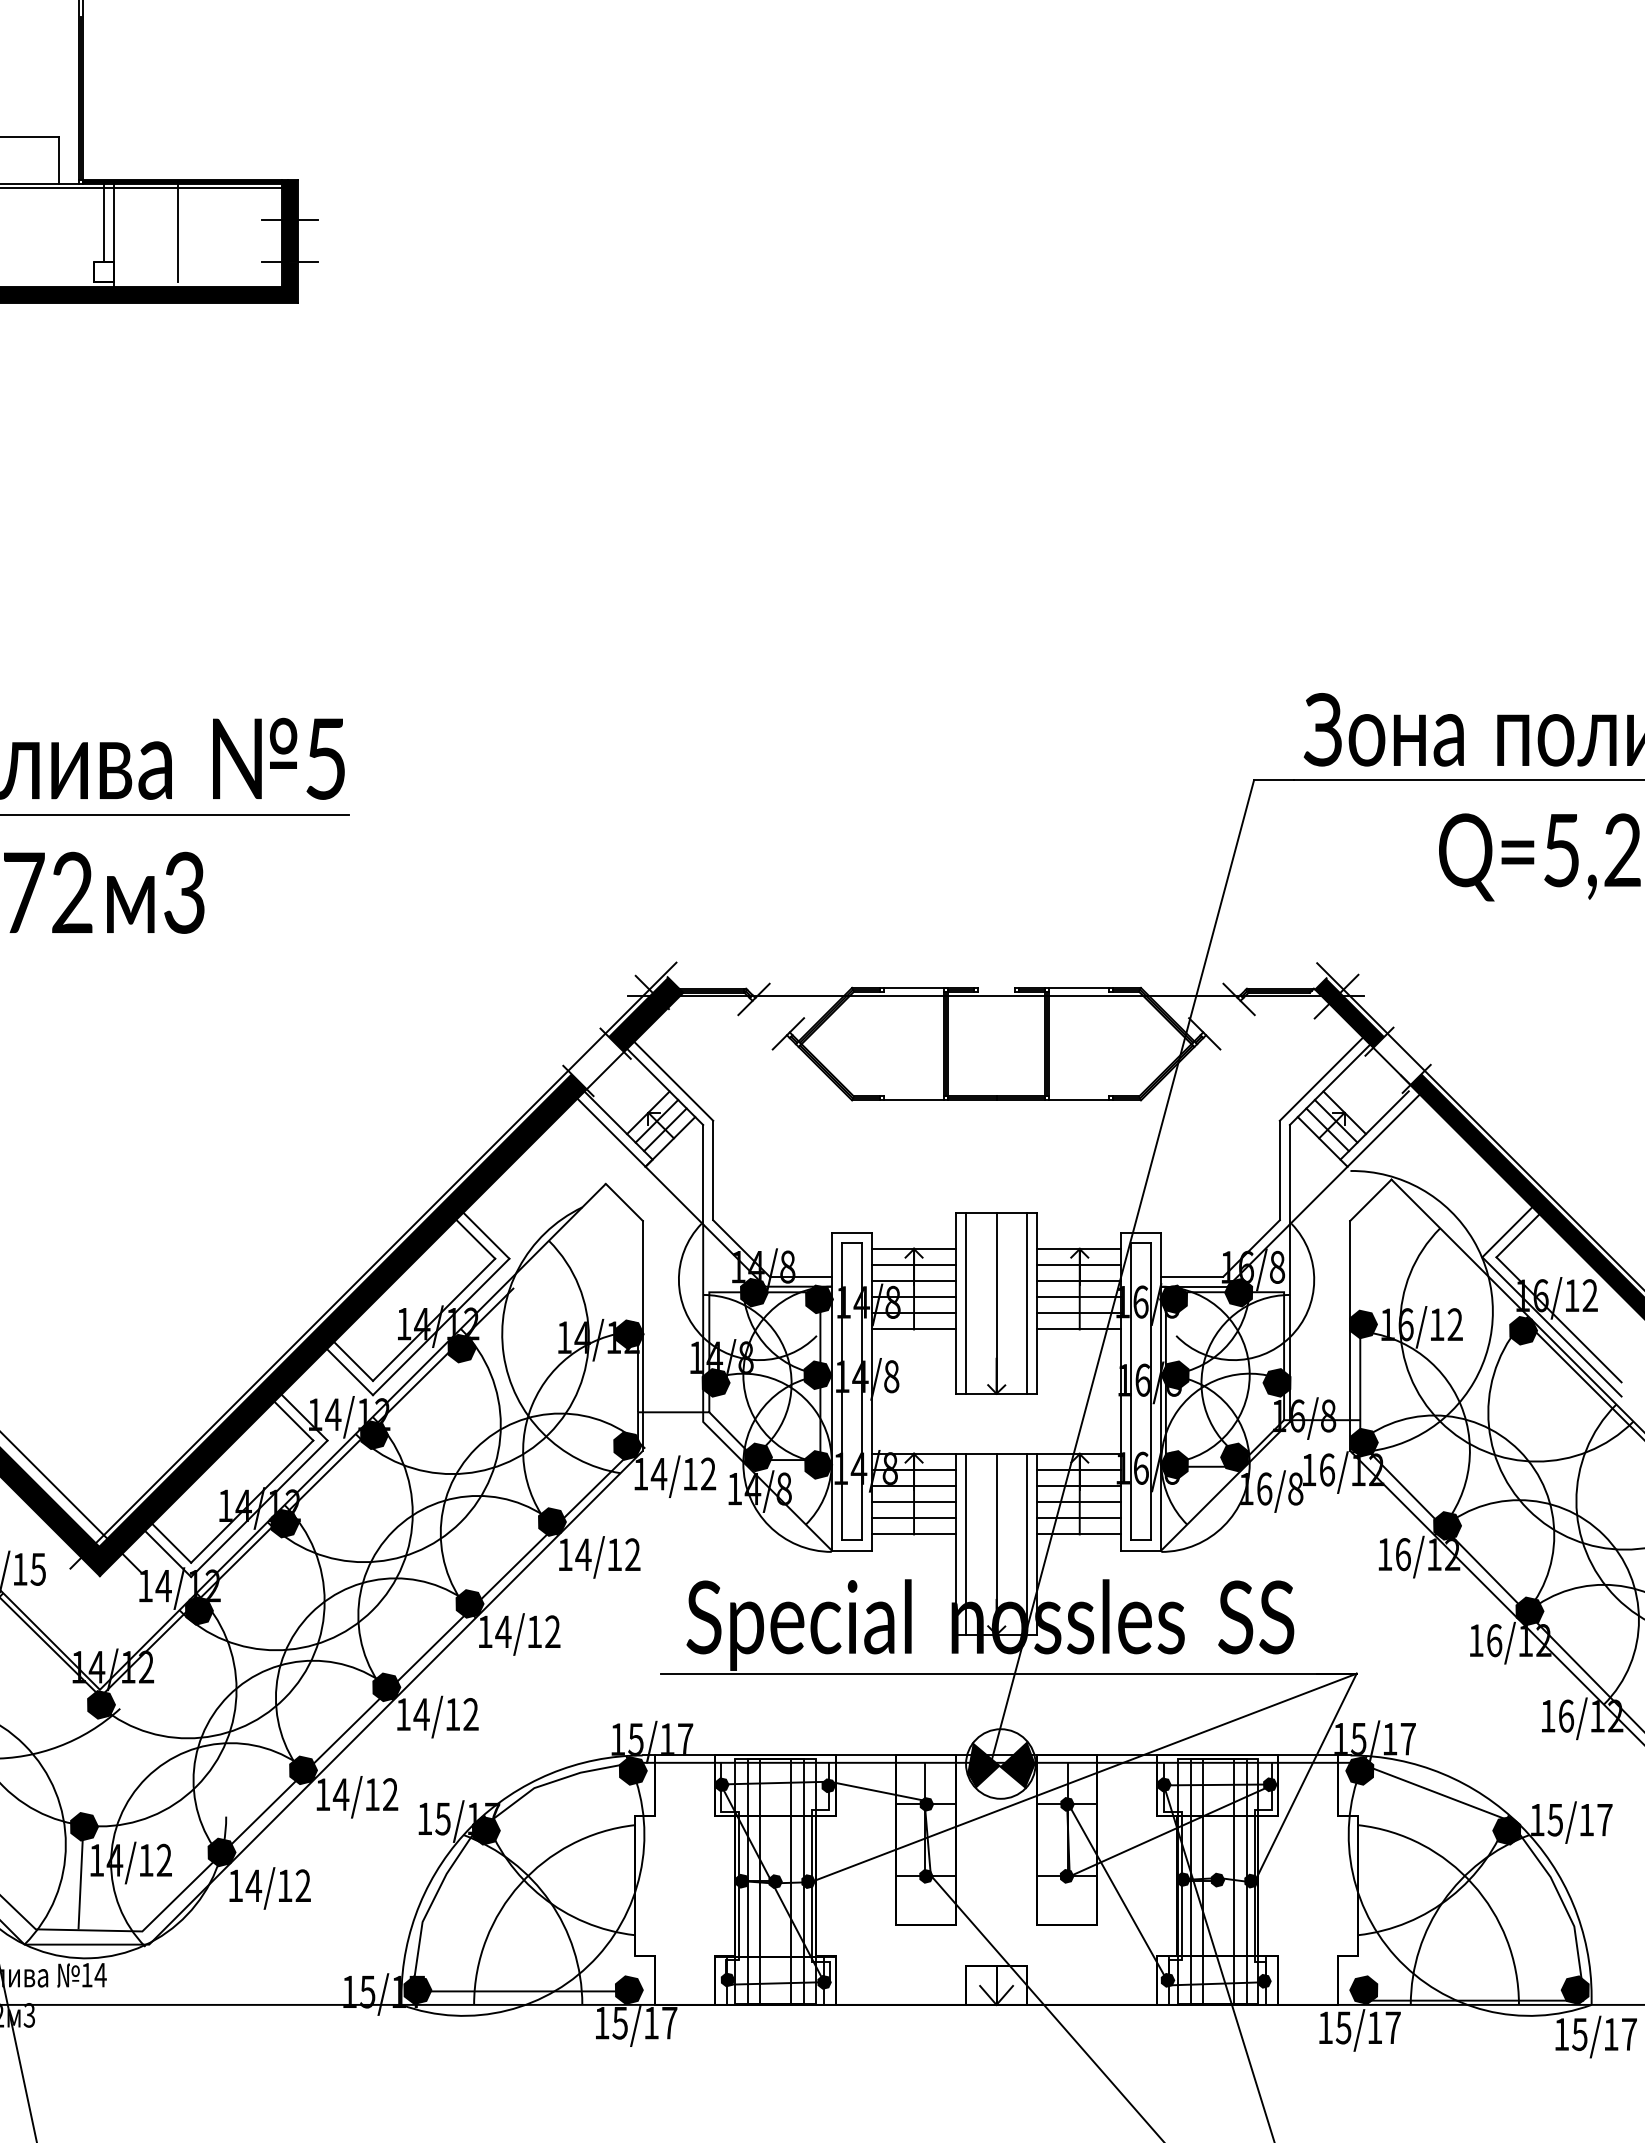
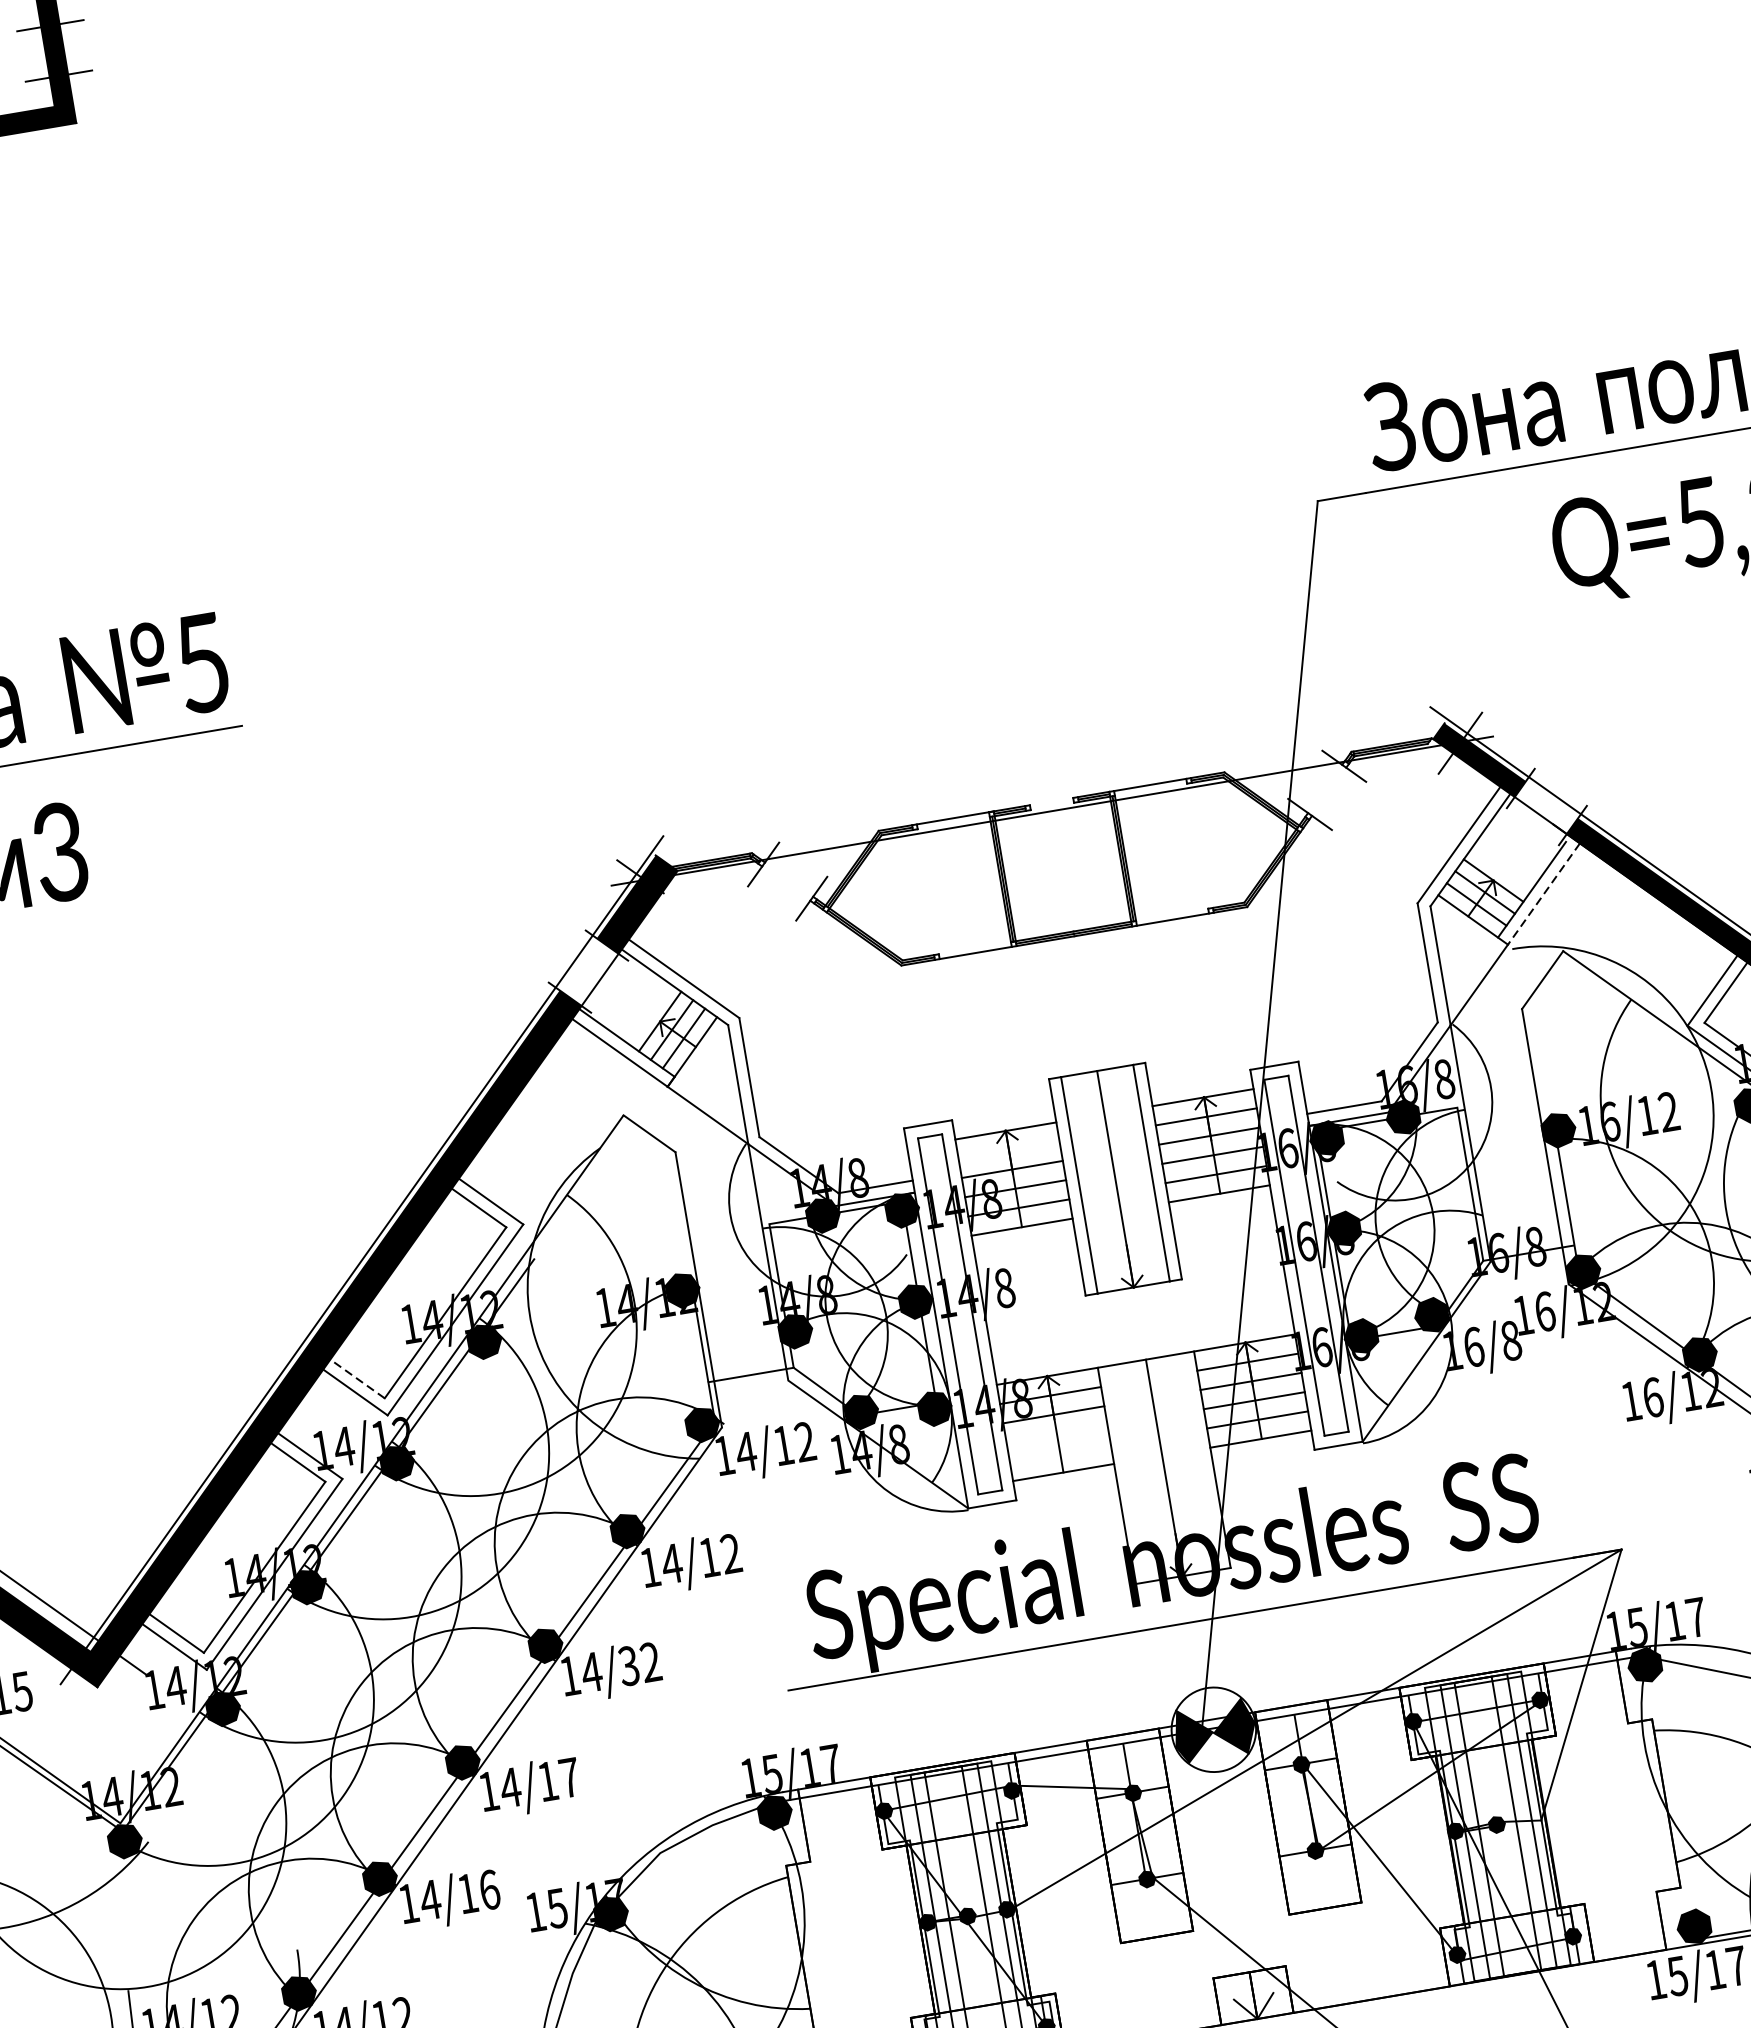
line: (1383, 1130) -> (1543, 893), solid -> dashed
line: (913, 1265) -> (1008, 1150), removed
line: (353, 1361) -> (357, 1379), solid -> dashed
fill: (1276, 1382) -> (1466, 1217), removed
line: (913, 1502) -> (1056, 1434), removed
line: (913, 1518) -> (1059, 1453), removed
line: (966, 1544) -> (1128, 1473), removed
line: (1026, 1544) -> (1200, 1461), removed
text: (533, 1631) -> (627, 1665), 14/12 -> 14/32
text: (470, 1714) -> (569, 1777), 14/12 -> 14/17
text: (390, 1794) -> (489, 1889), 14/12 -> 14/16
fill: (84, 1826) -> (129, 1990), removed
fill: (1251, 1880) -> (1537, 1818), removed

